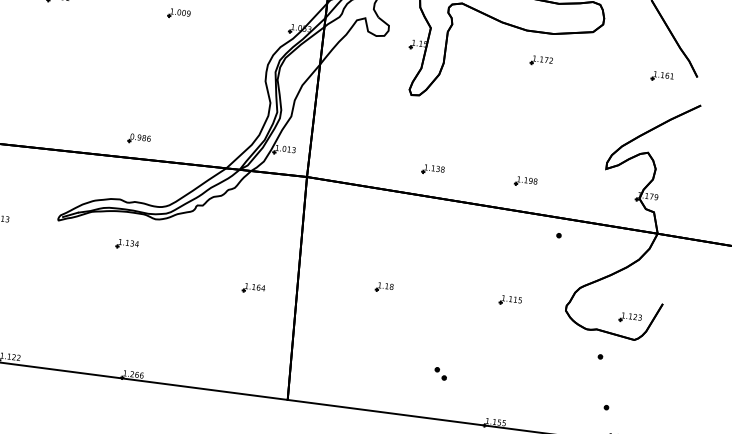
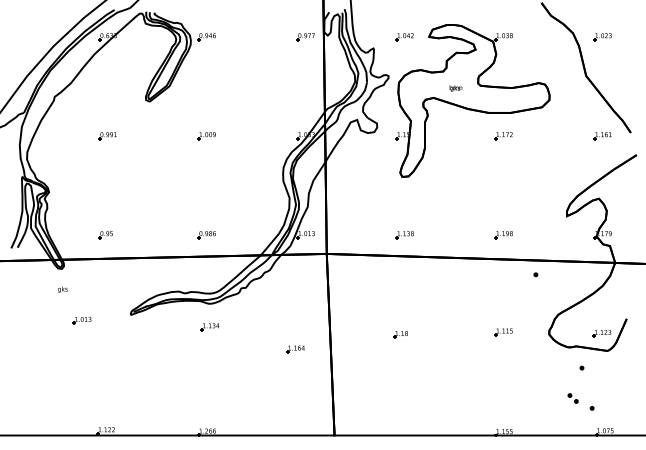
part: (39, 119) -> (105, 235), added
part: (138, 139) -> (206, 235), moved
part: (432, 170) -> (404, 235), moved
part: (126, 244) -> (209, 327), moved
part: (440, 373) -> (572, 398), moved

